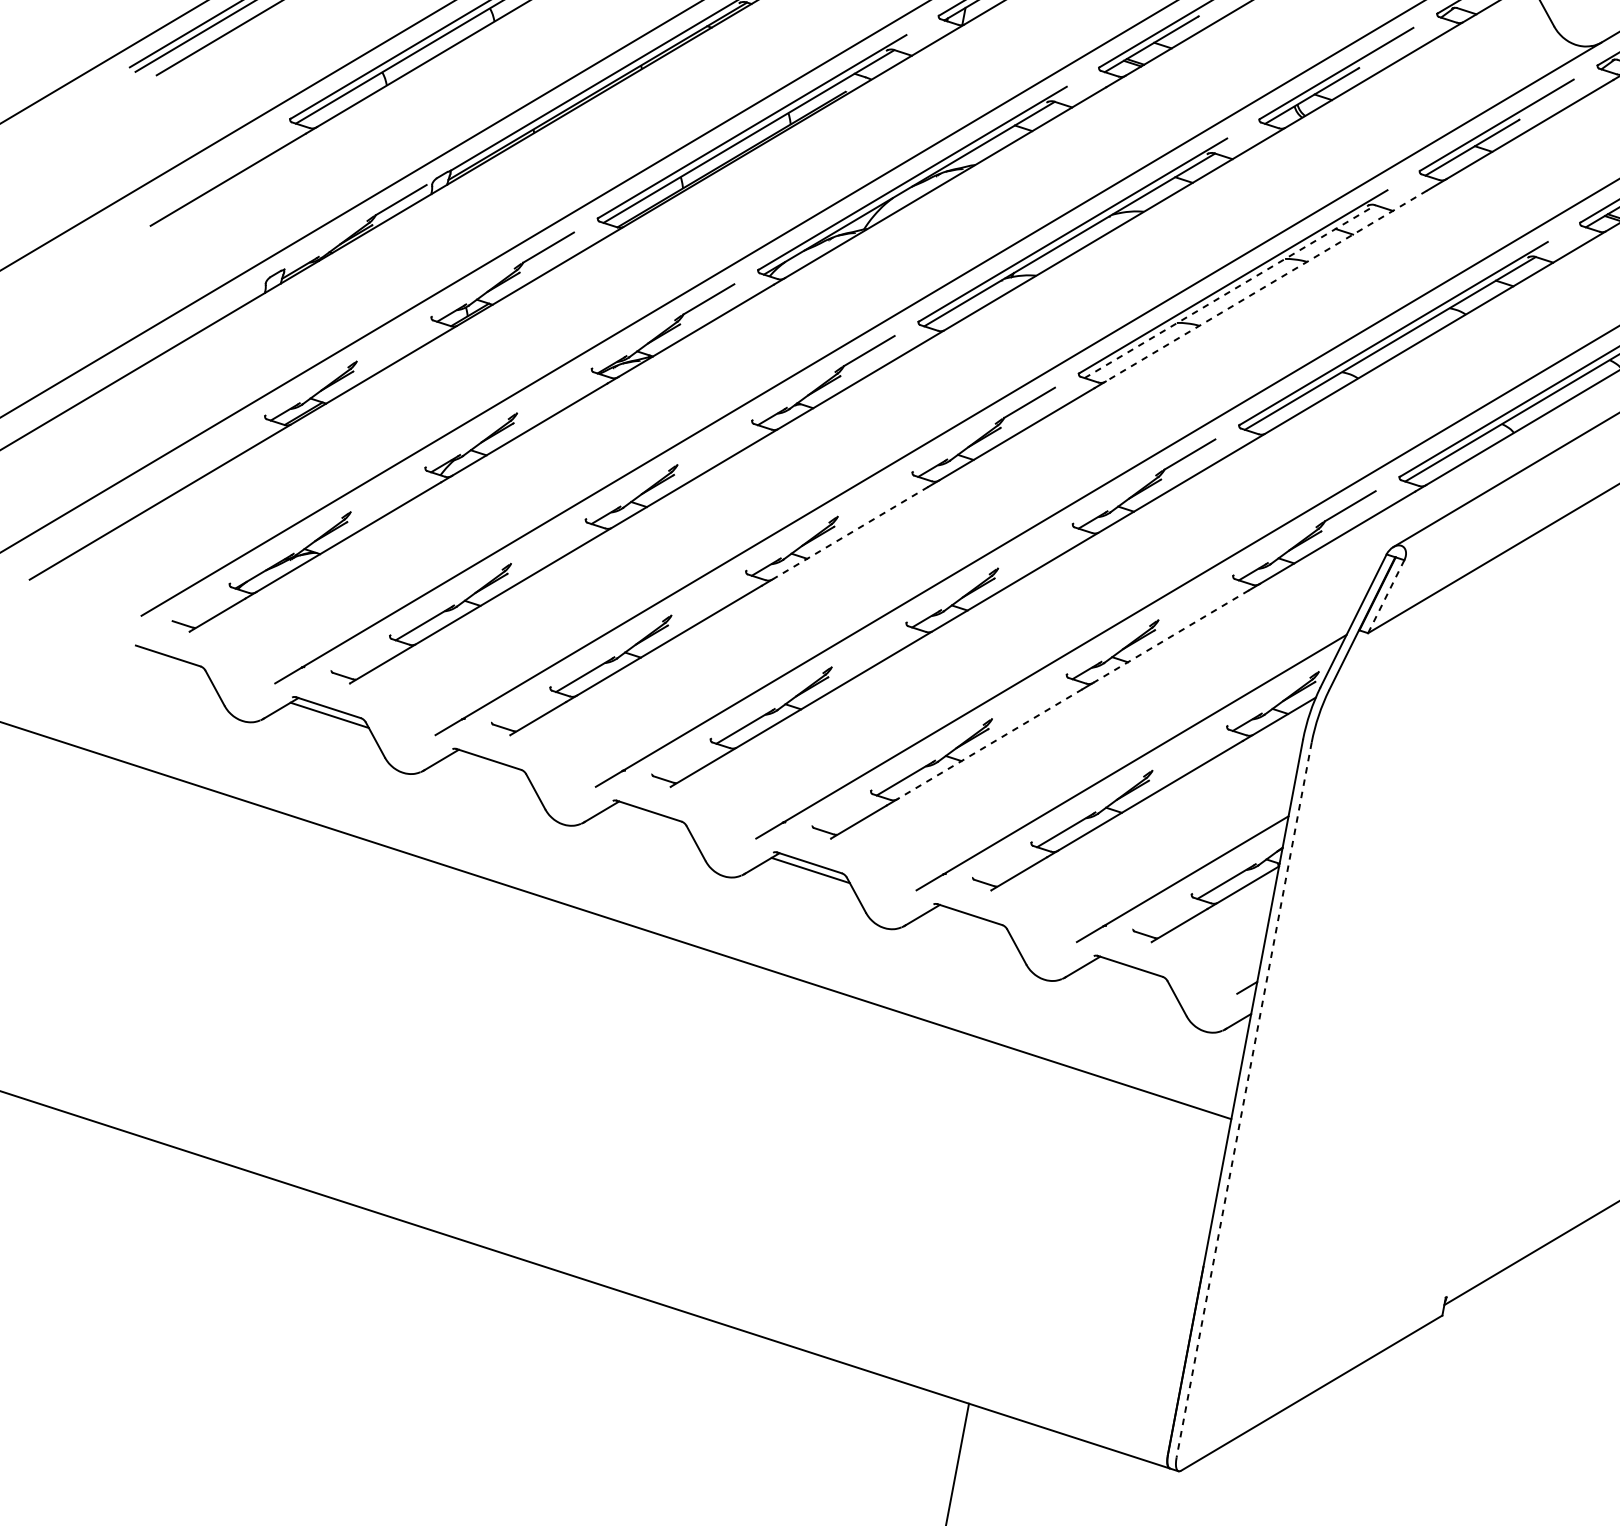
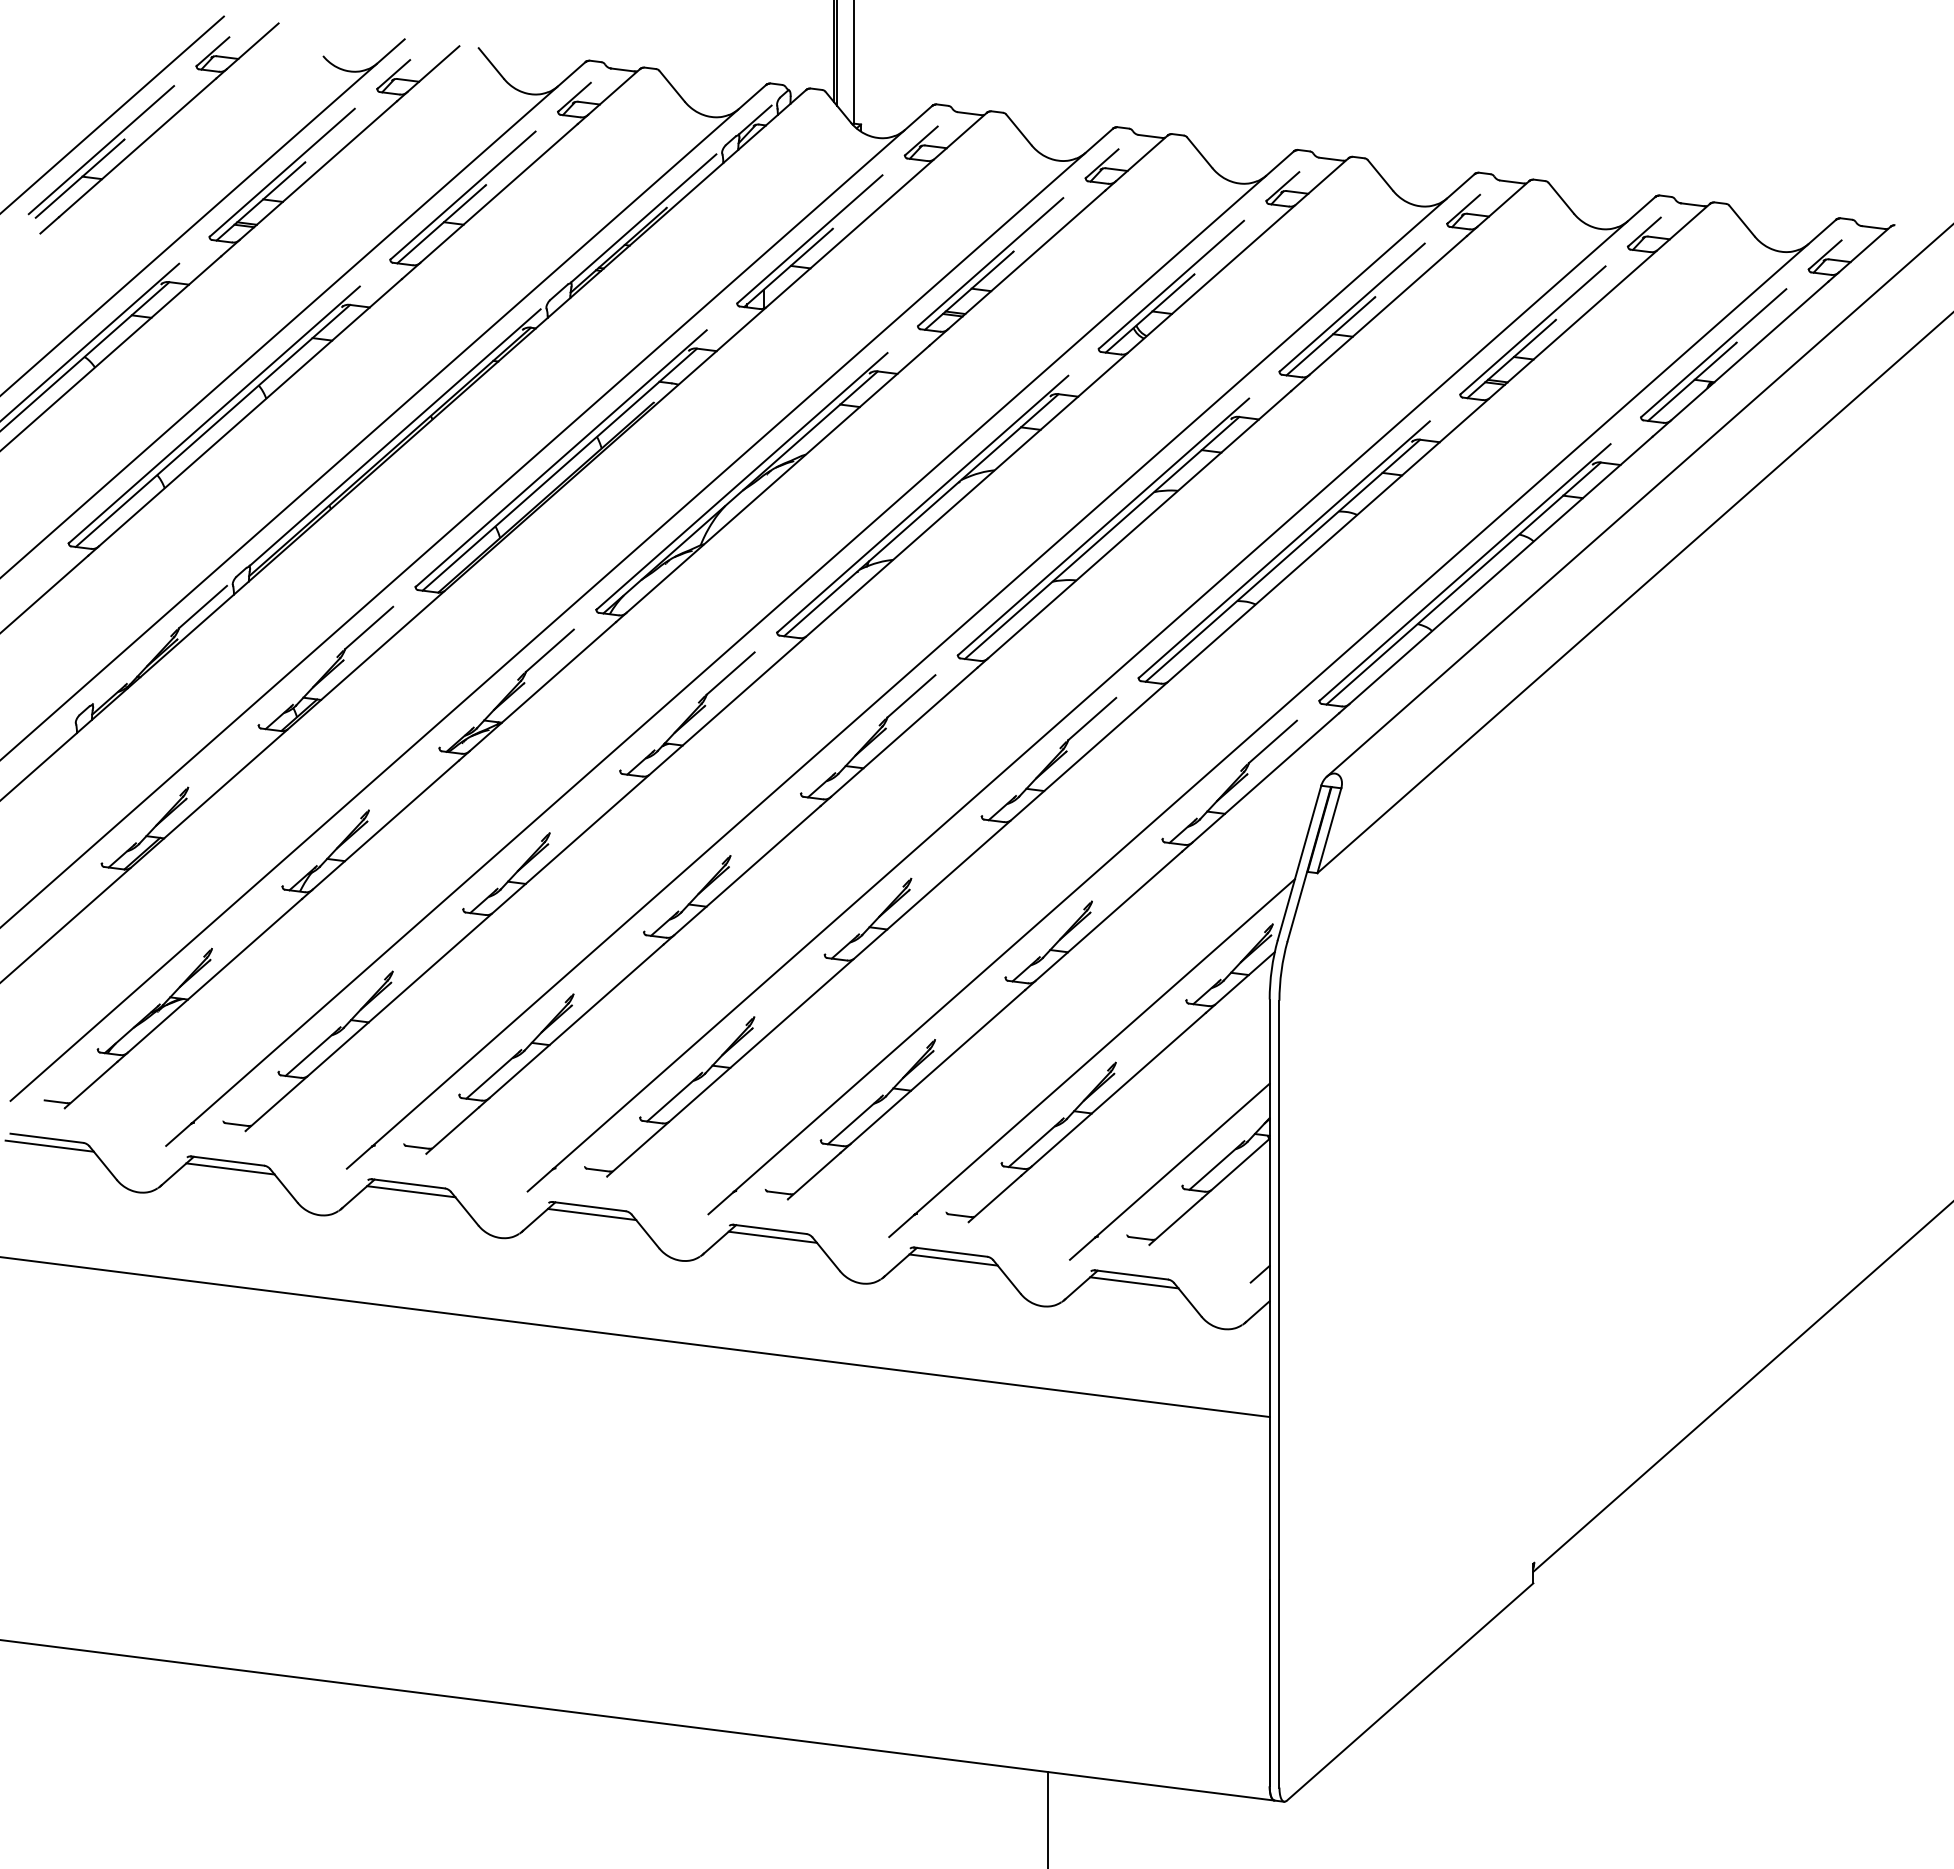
line: (1266, 286) -> (1139, 525), dashed -> solid
line: (1230, 291) -> (1102, 537), dashed -> solid
line: (850, 532) -> (747, 870), dashed -> solid
line: (1386, 597) -> (1329, 831), dashed -> solid
line: (1170, 636) -> (1108, 916), dashed -> solid
line: (169, 662) -> (49, 1145), added
line: (989, 744) -> (937, 1067), dashed -> solid
line: (490, 766) -> (411, 1191), added
line: (649, 818) -> (591, 1214), added
line: (971, 921) -> (953, 1259), added
line: (1131, 973) -> (1134, 1282), added
line: (1244, 1100) -> (1279, 1394), dashed -> solid

